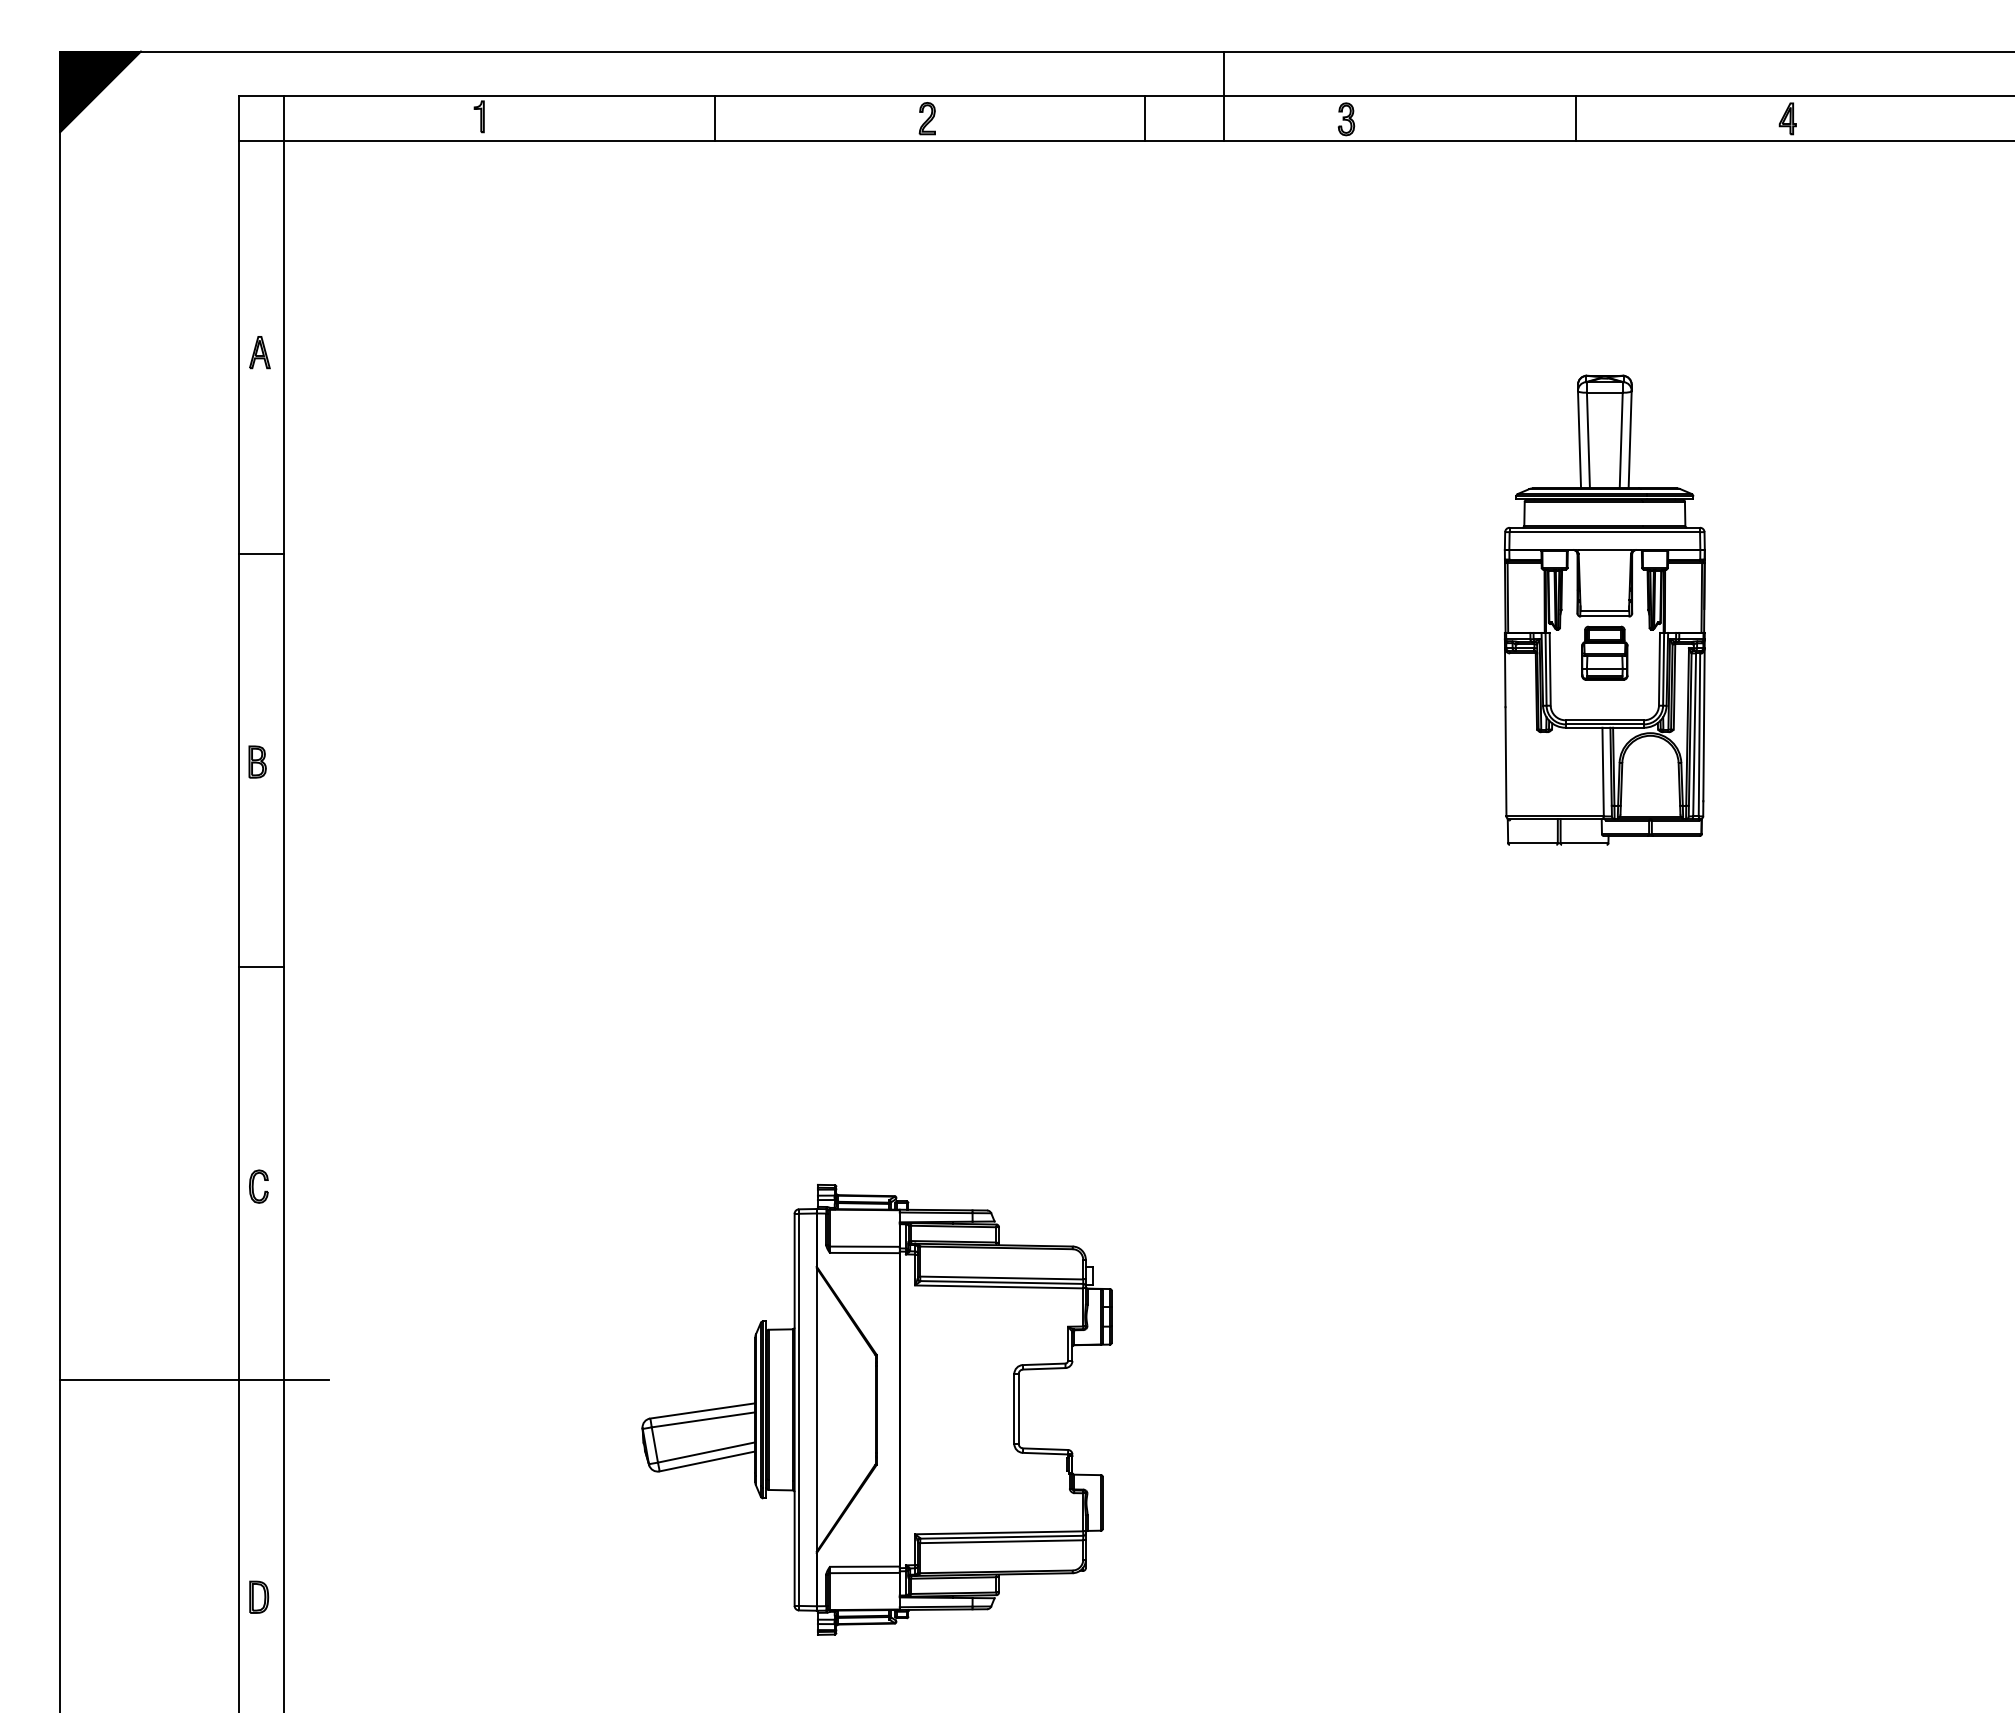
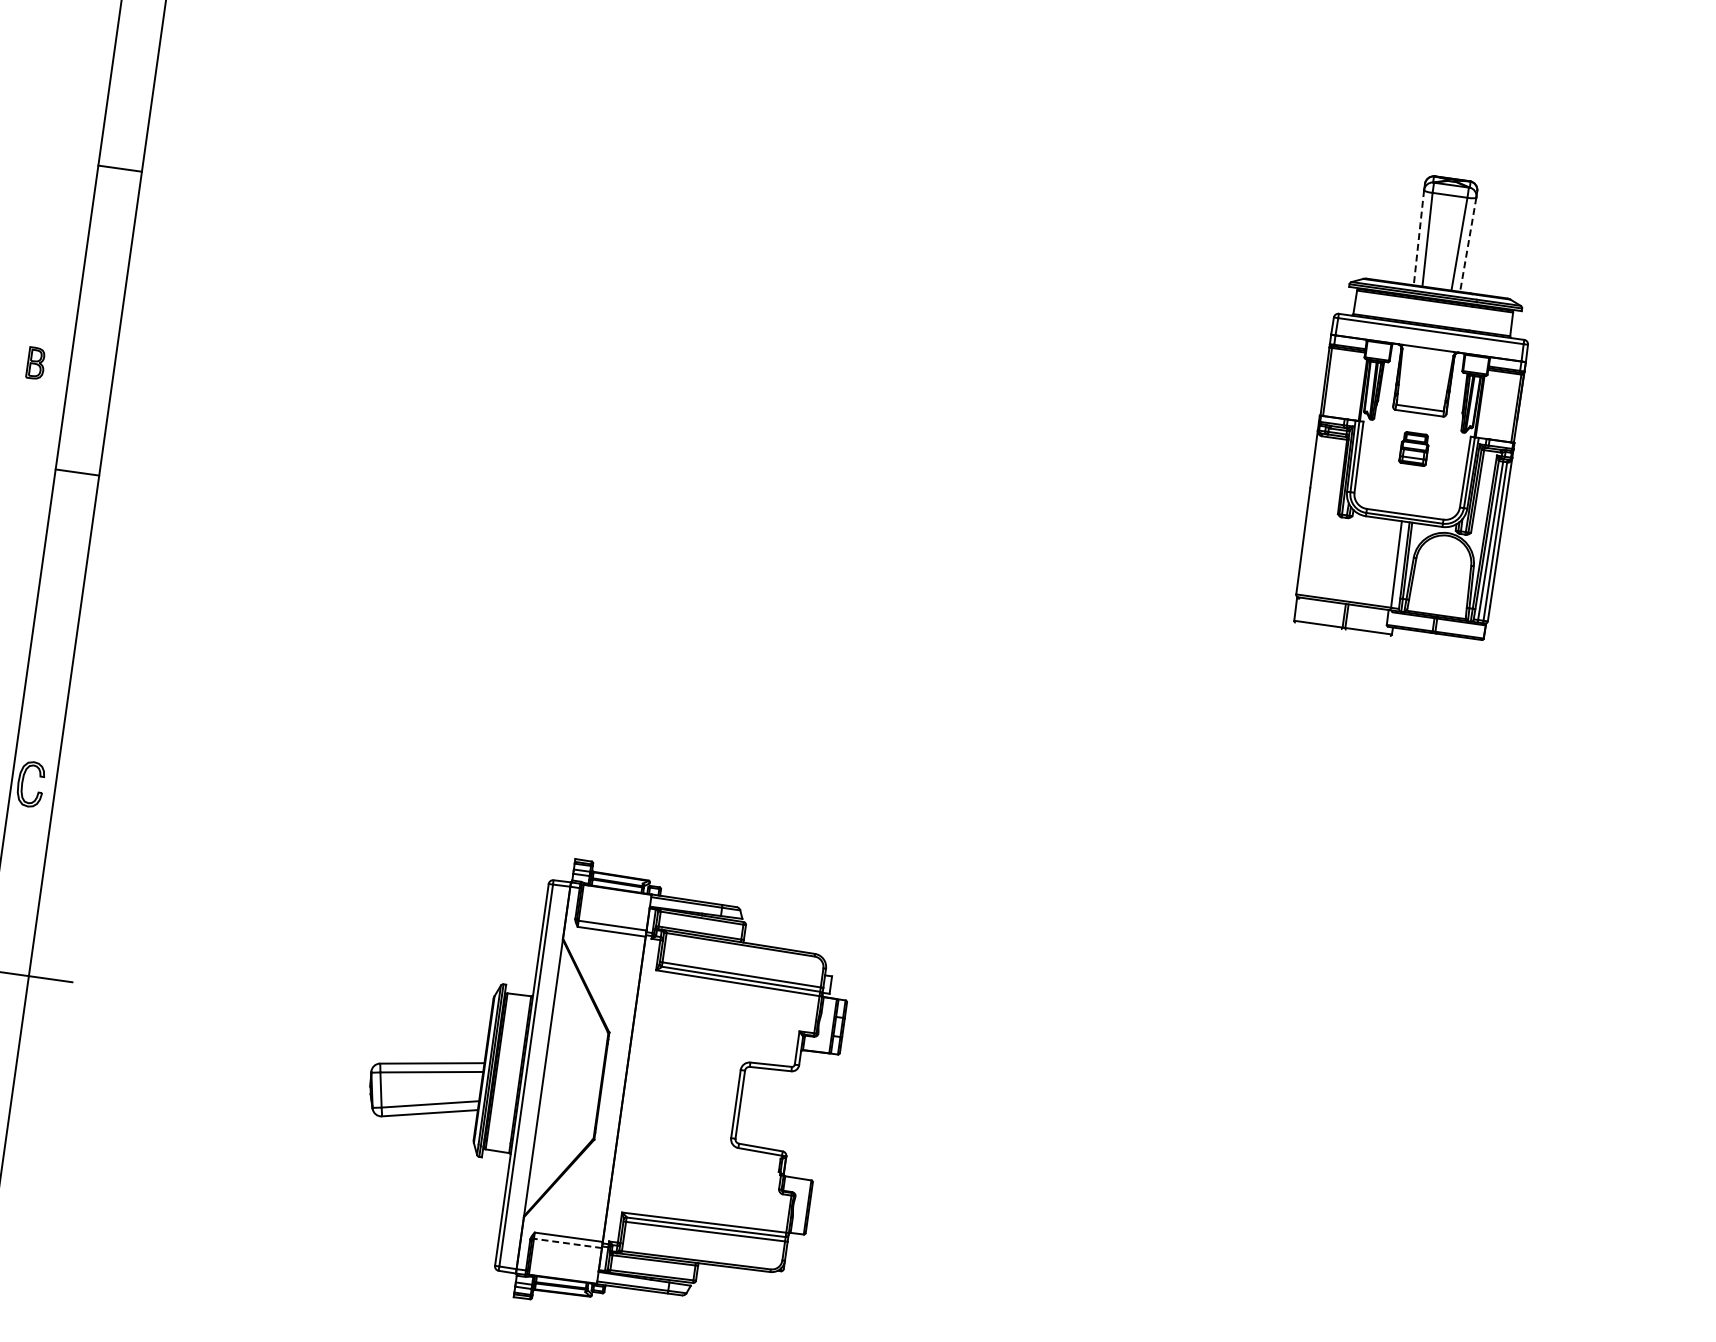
line: (1579, 439) -> (1418, 237), solid -> dashed
line: (1630, 439) -> (1468, 244), solid -> dashed
part: (1604, 652) -> (1414, 448), size x0.6
part: (257, 761) -> (36, 362), moved
line: (261, 967) -> (77, 472), moved
part: (258, 1186) -> (30, 784), size x1.4
line: (864, 1573) -> (567, 1243), solid -> dashed

